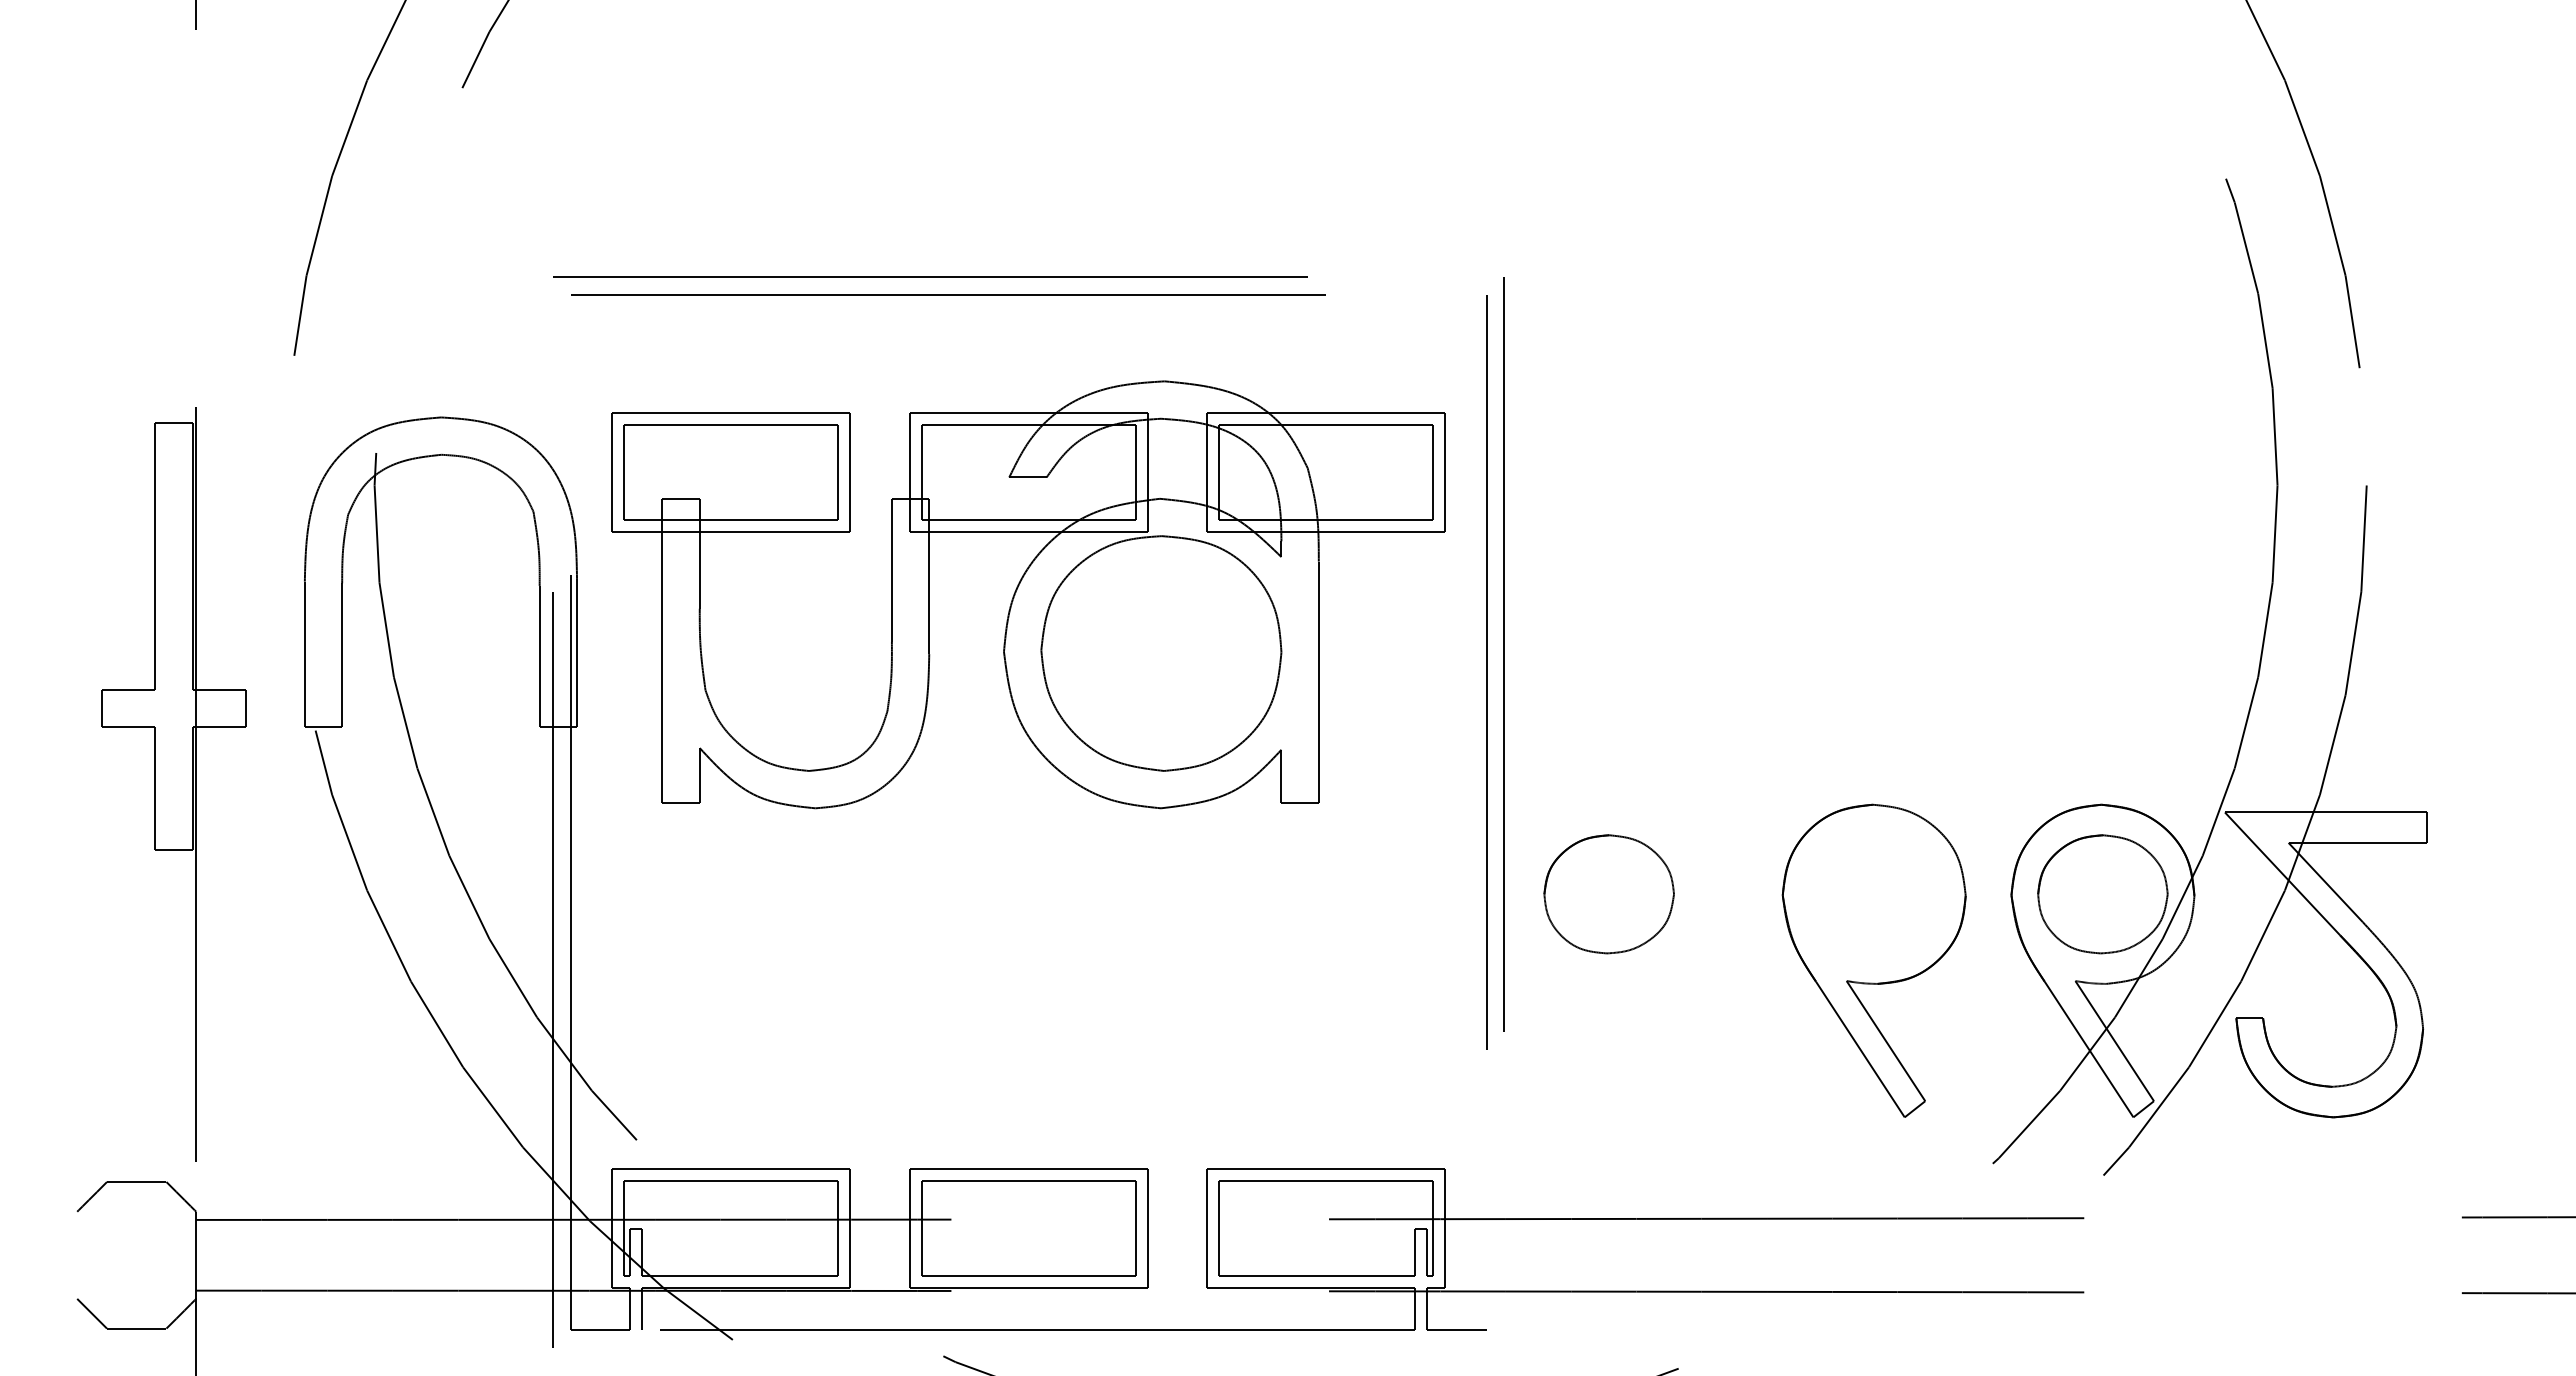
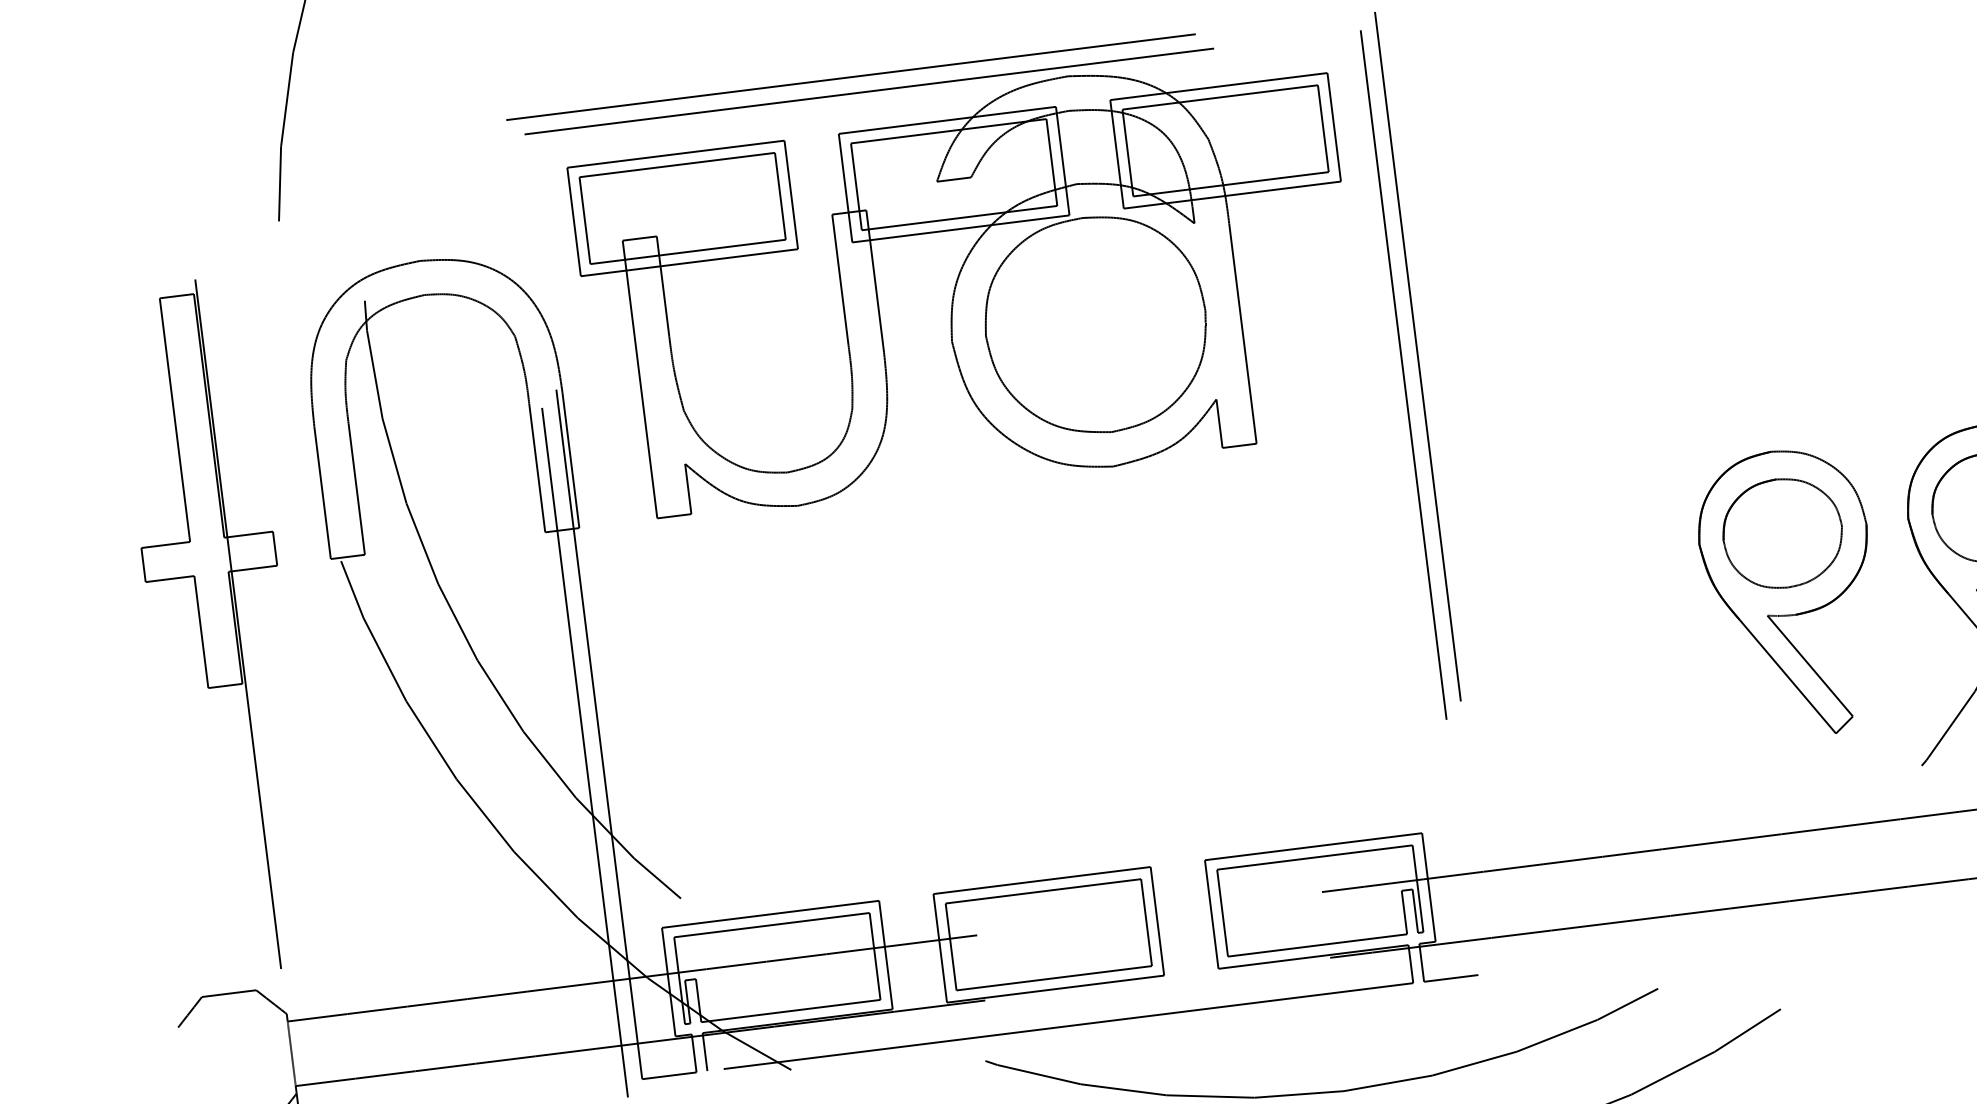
part: (1028, 594) -> (967, 286), moved
part: (1608, 894) -> (1782, 533), moved

